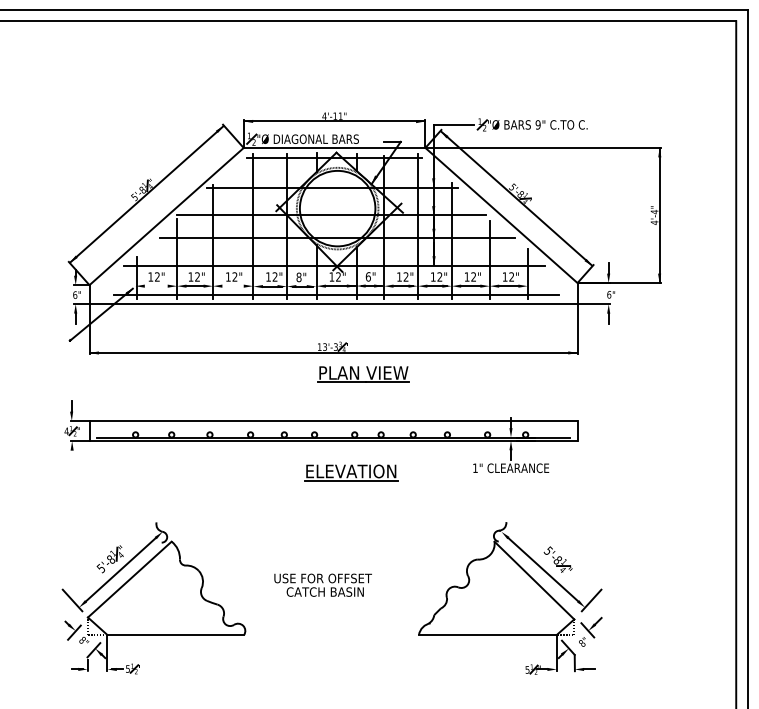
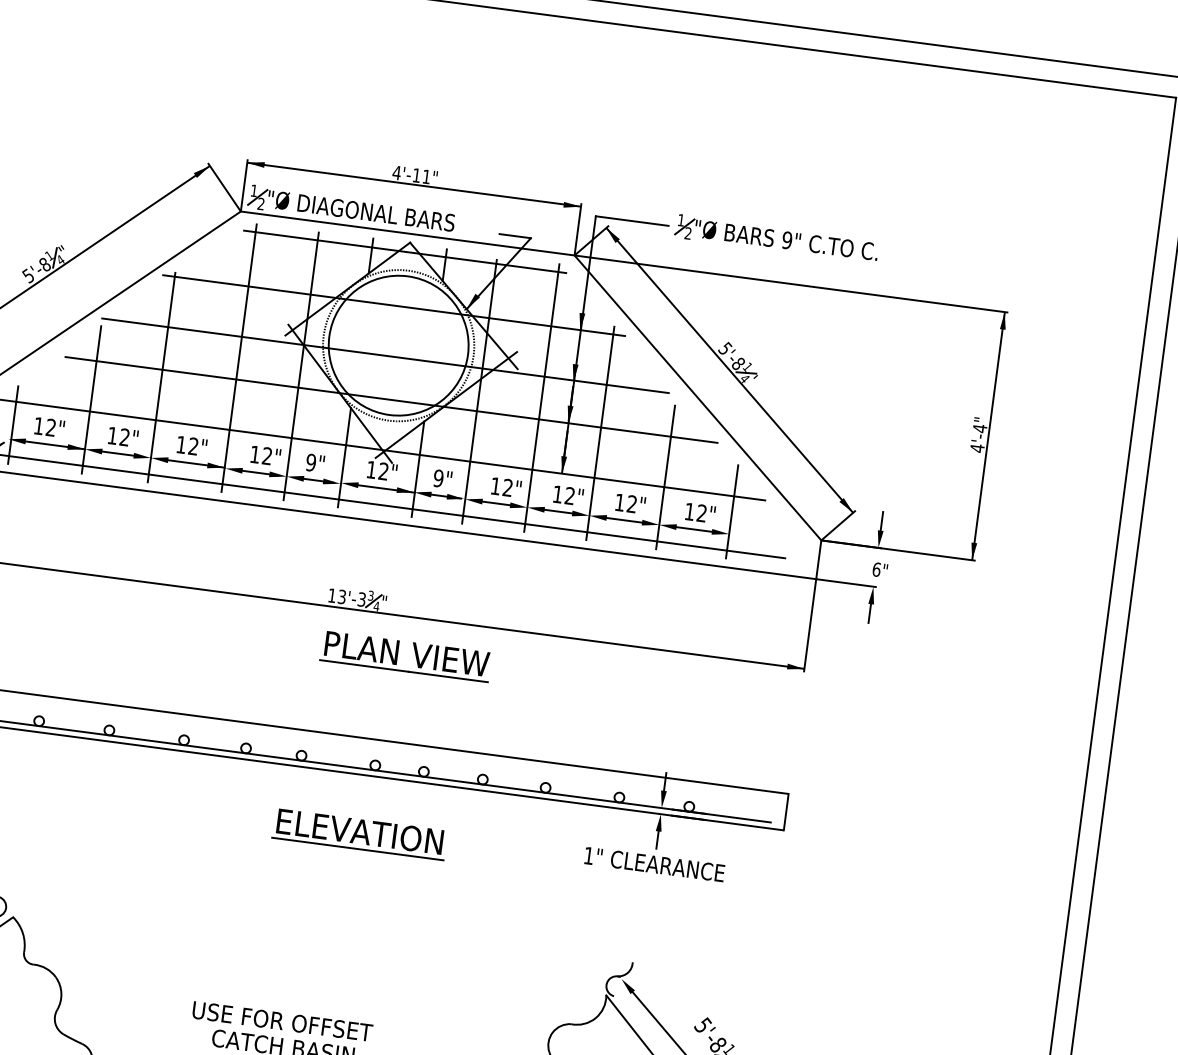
text: (367, 276) -> (437, 477), 6" -> 9"
text: (298, 277) -> (310, 462), 8" -> 9"
line: (160, 286) -> (54, 445), added
line: (237, 286) -> (195, 464), added

